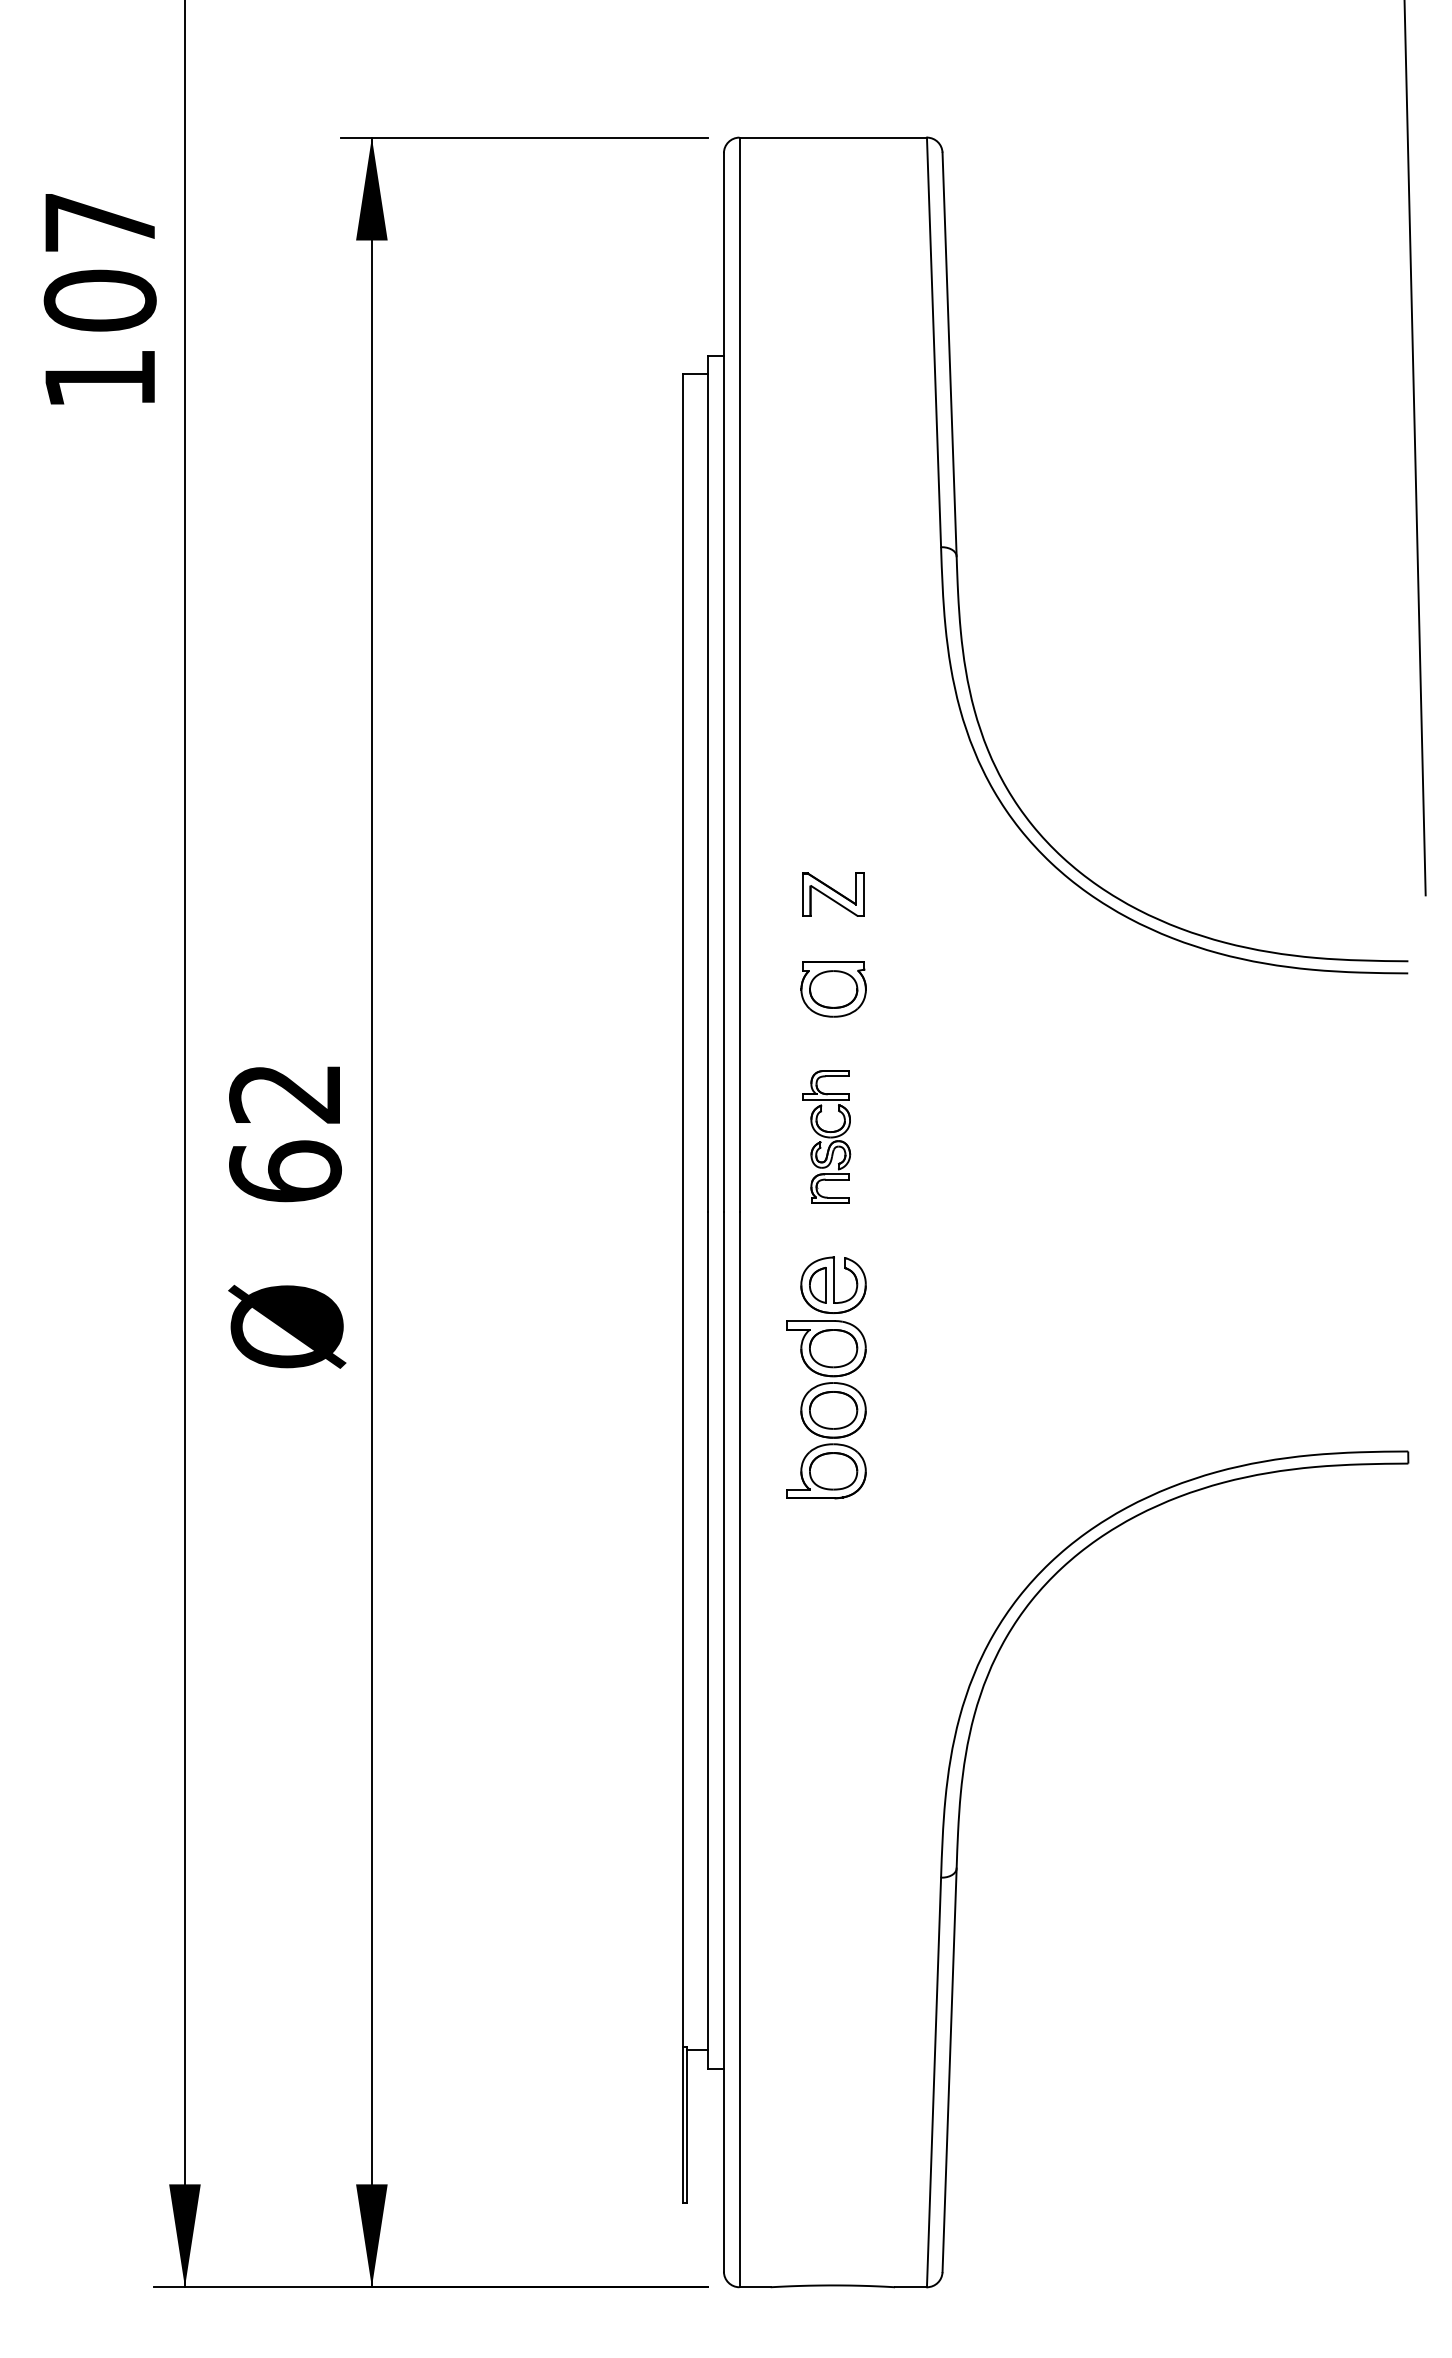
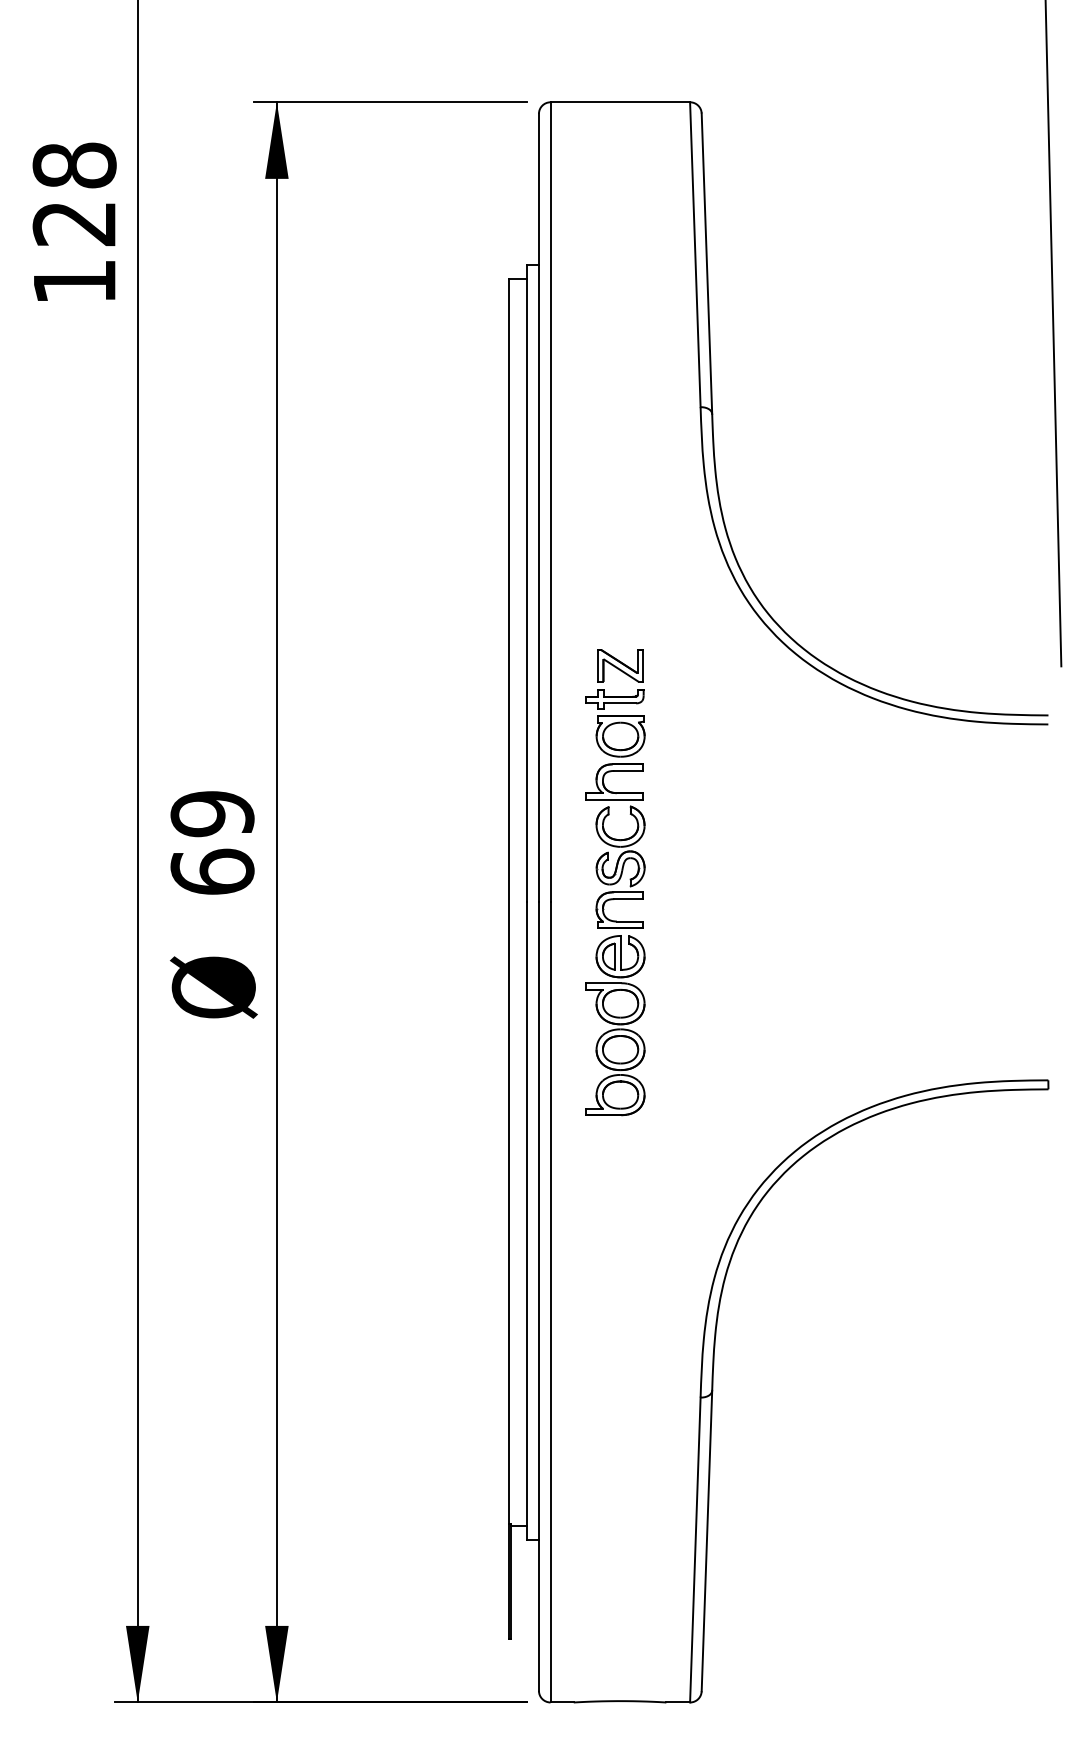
text: (99, 261) -> (74, 194), 107 -> 128
part: (825, 939) -> (614, 699), added
text: (285, 1093) -> (212, 813), 62 -> 69
part: (826, 1136) -> (615, 845), size x1.67

